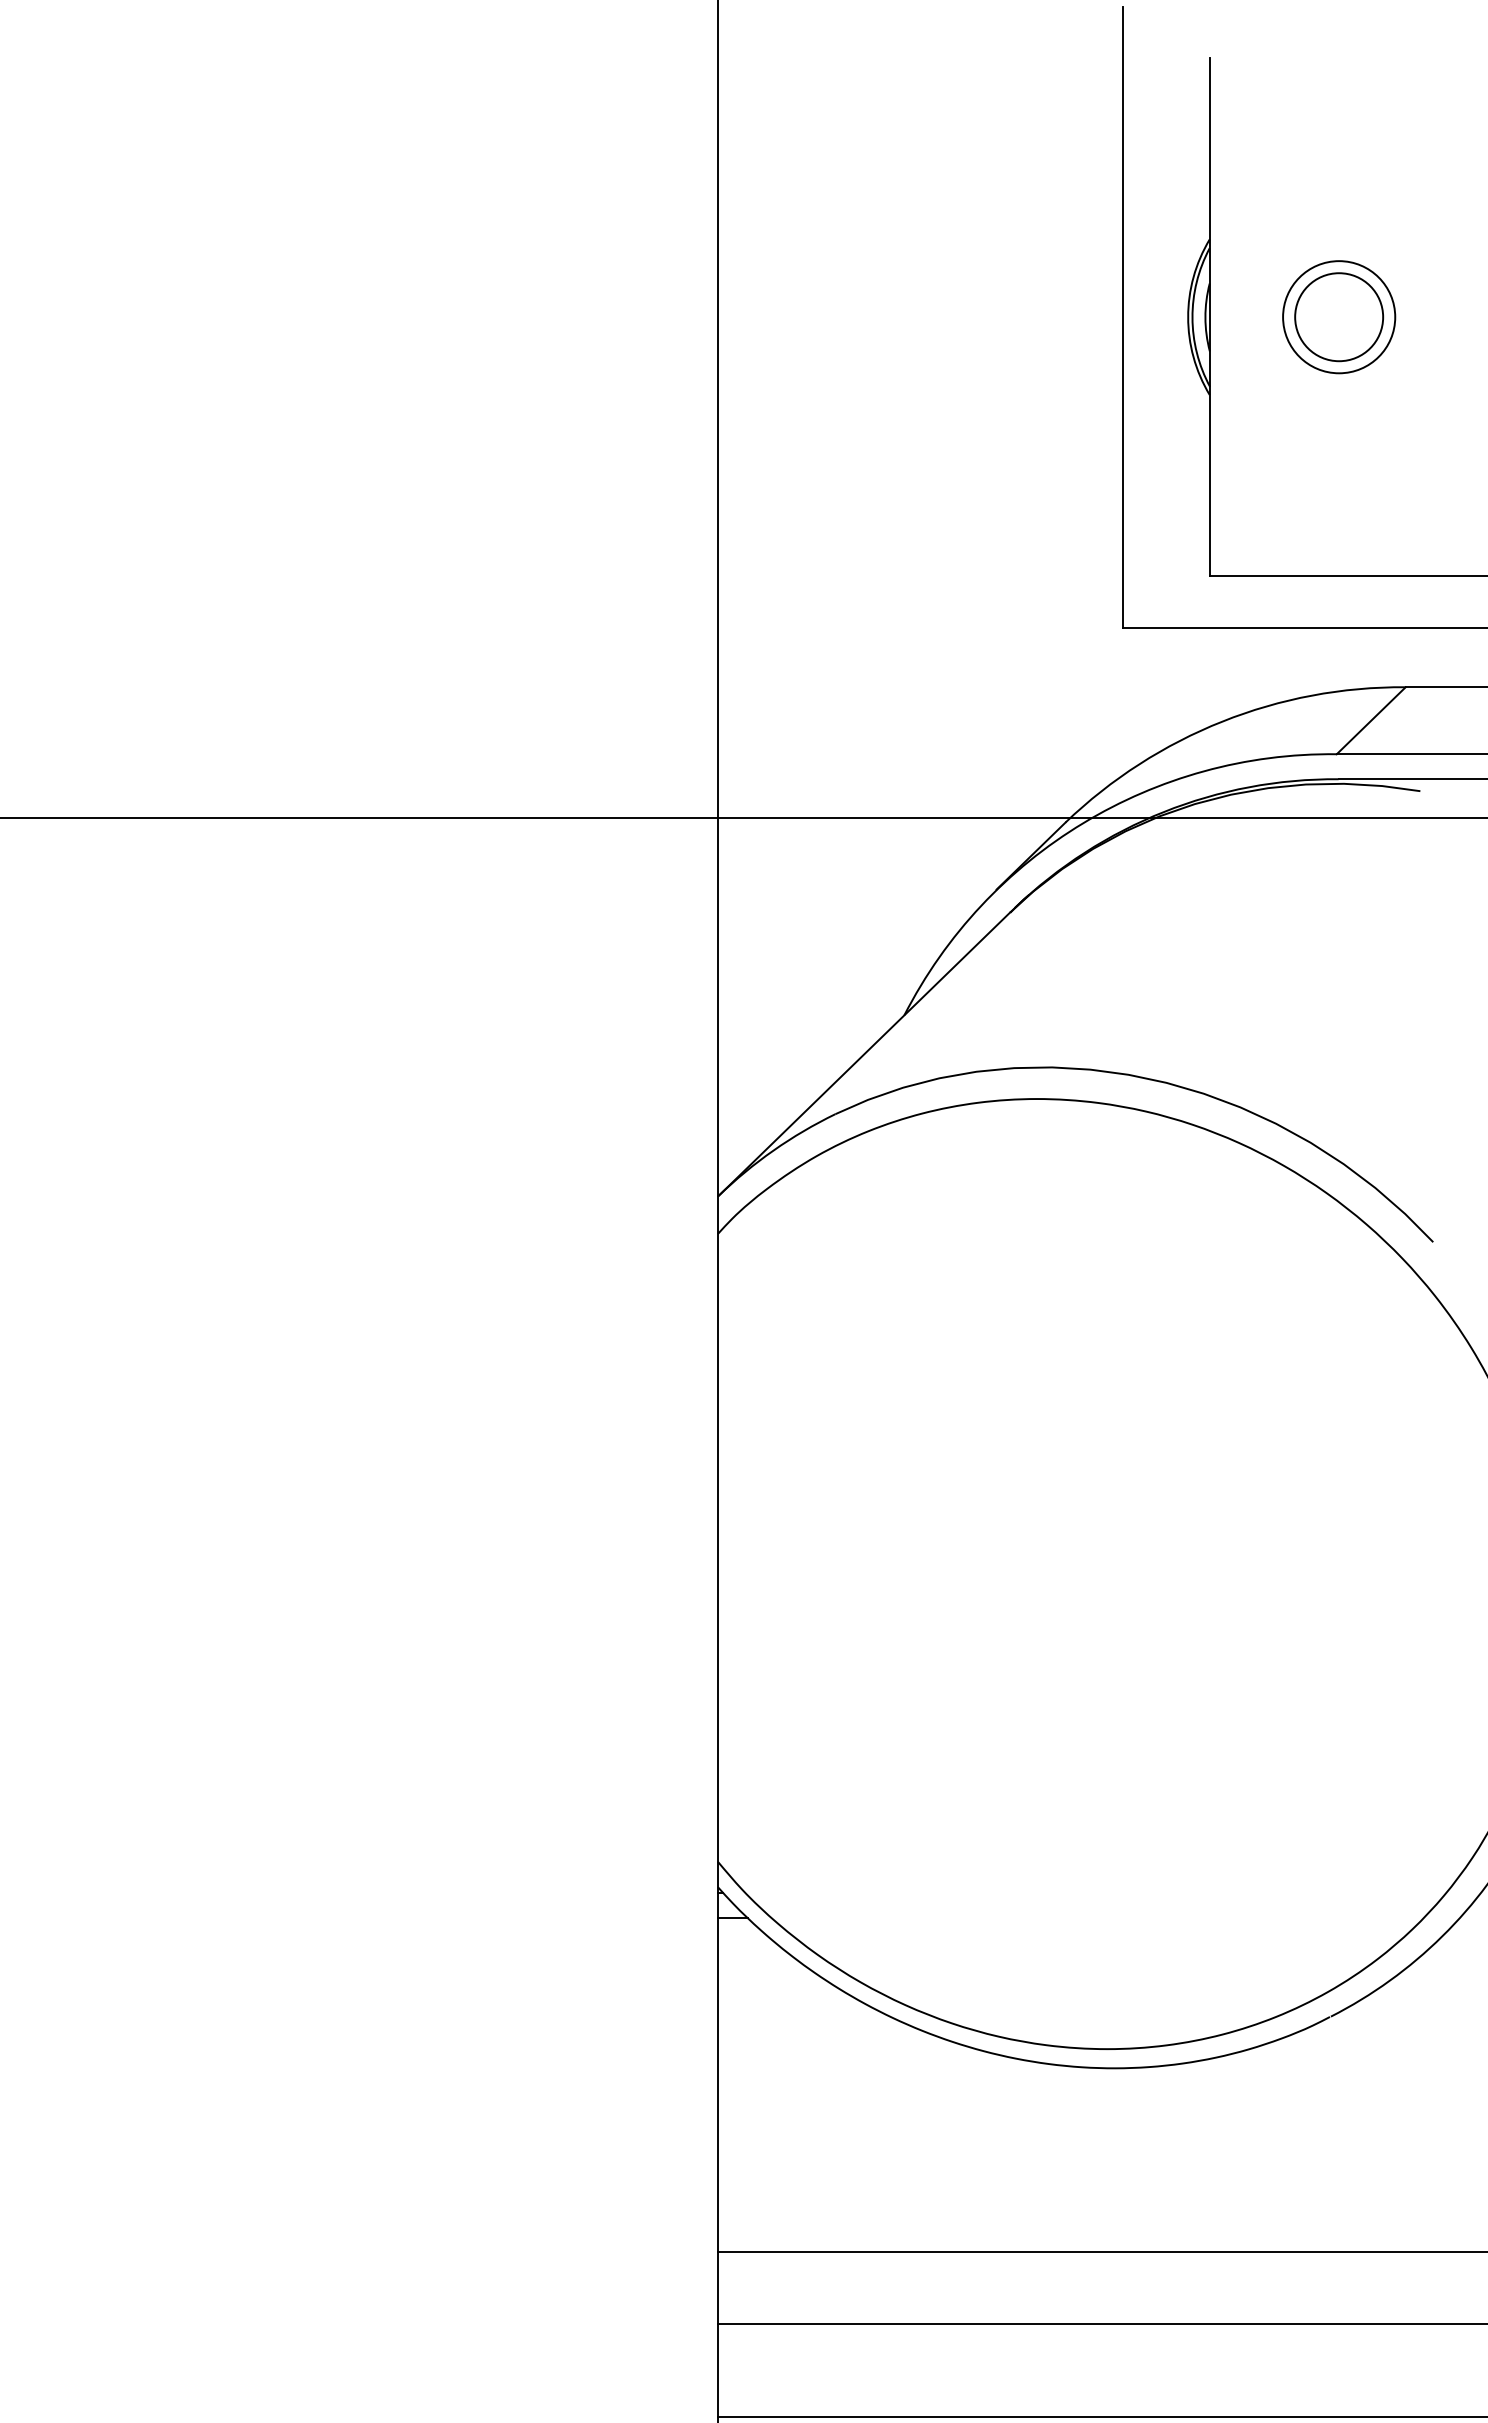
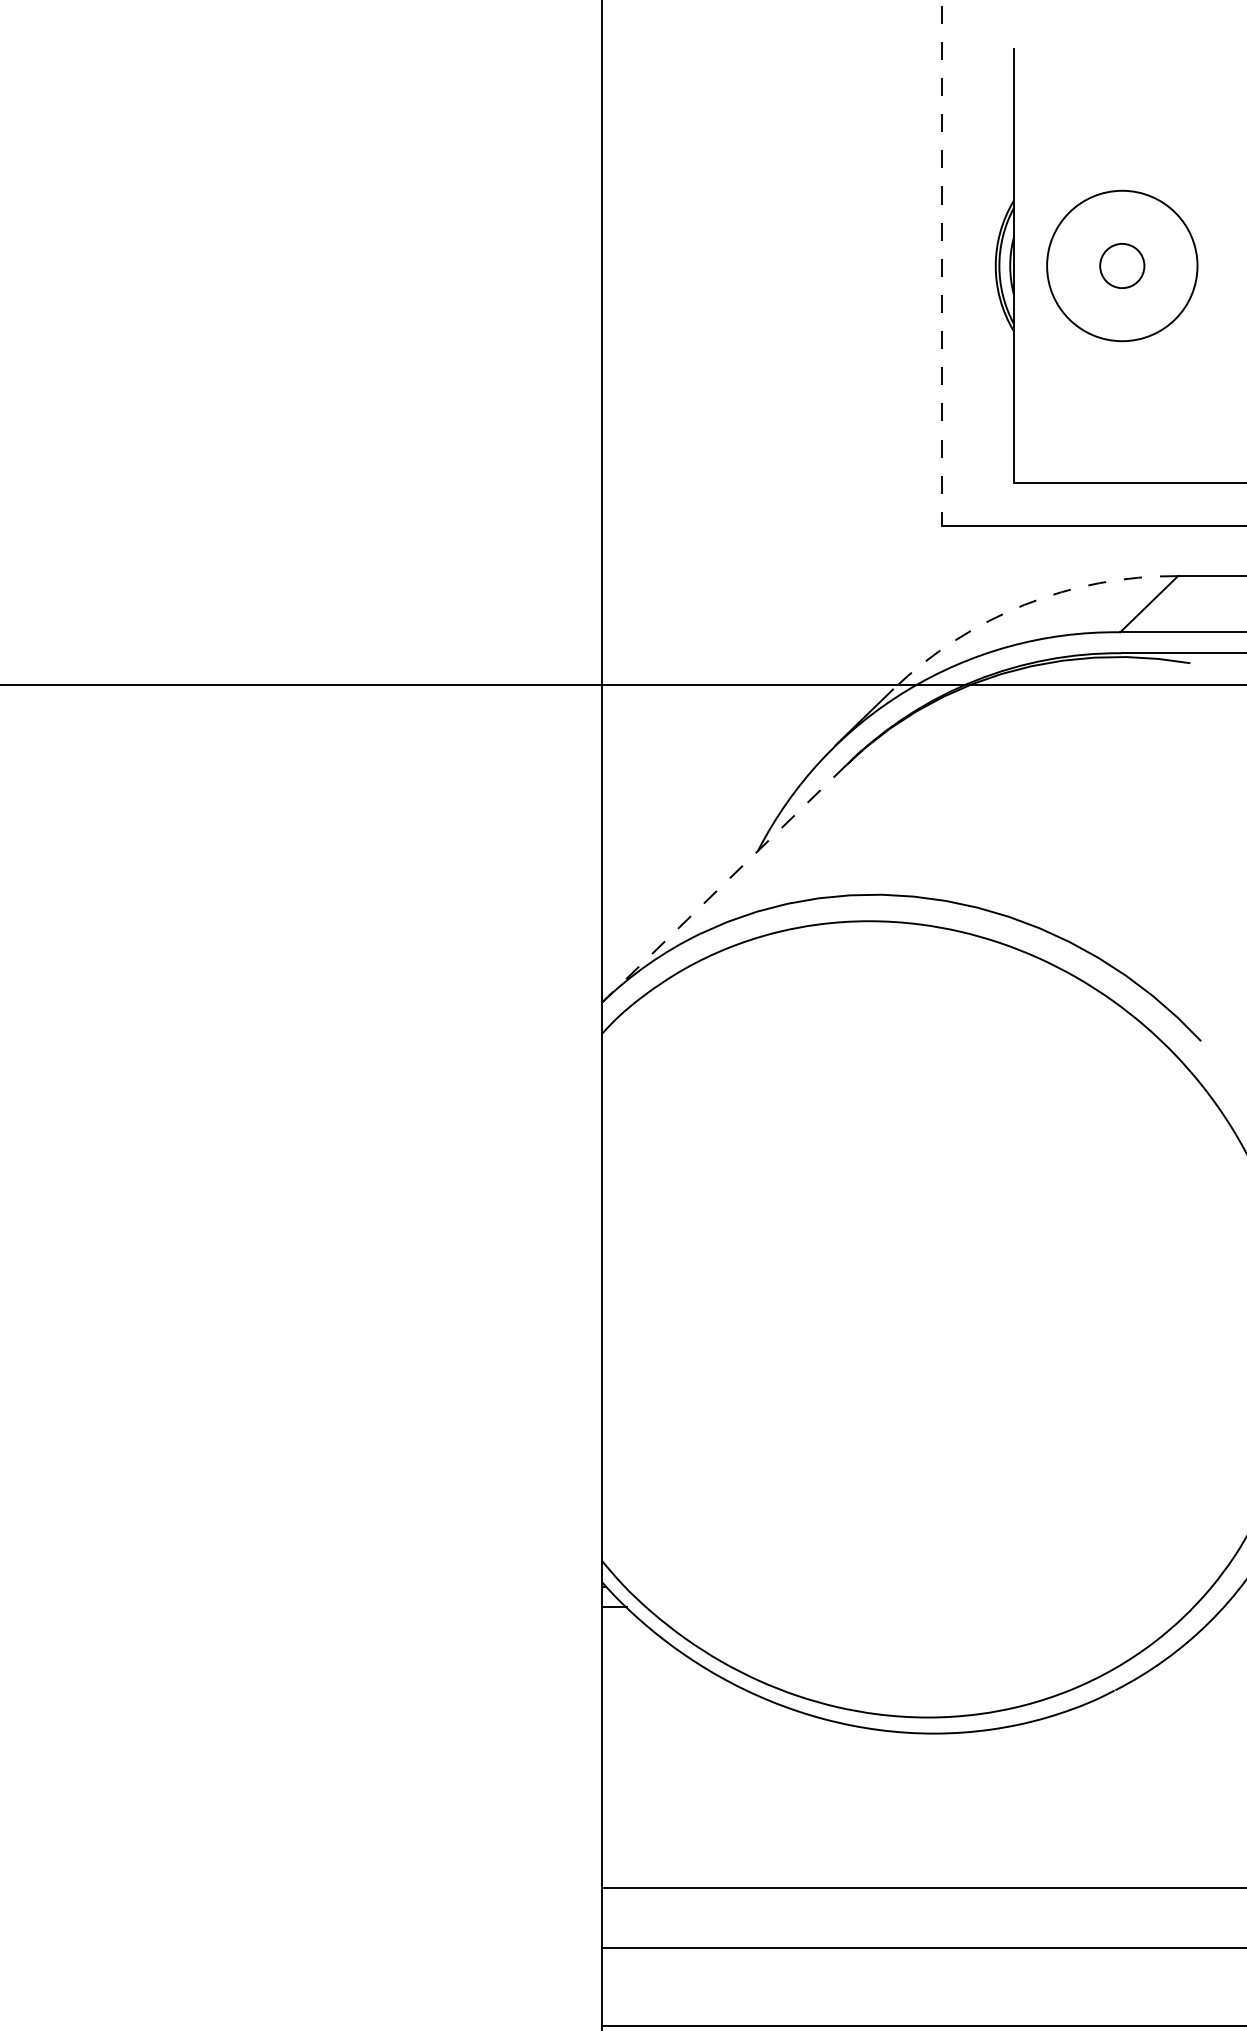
line: (1123, 317) -> (941, 266), solid -> dashed
circle: (1339, 317) -> (1122, 266), size x0.6
circle: (1339, 317) -> (1122, 266), size x1.6
arc: (1222, 721) -> (1024, 604), solid -> dashed
line: (863, 1054) -> (723, 883), solid -> dashed

